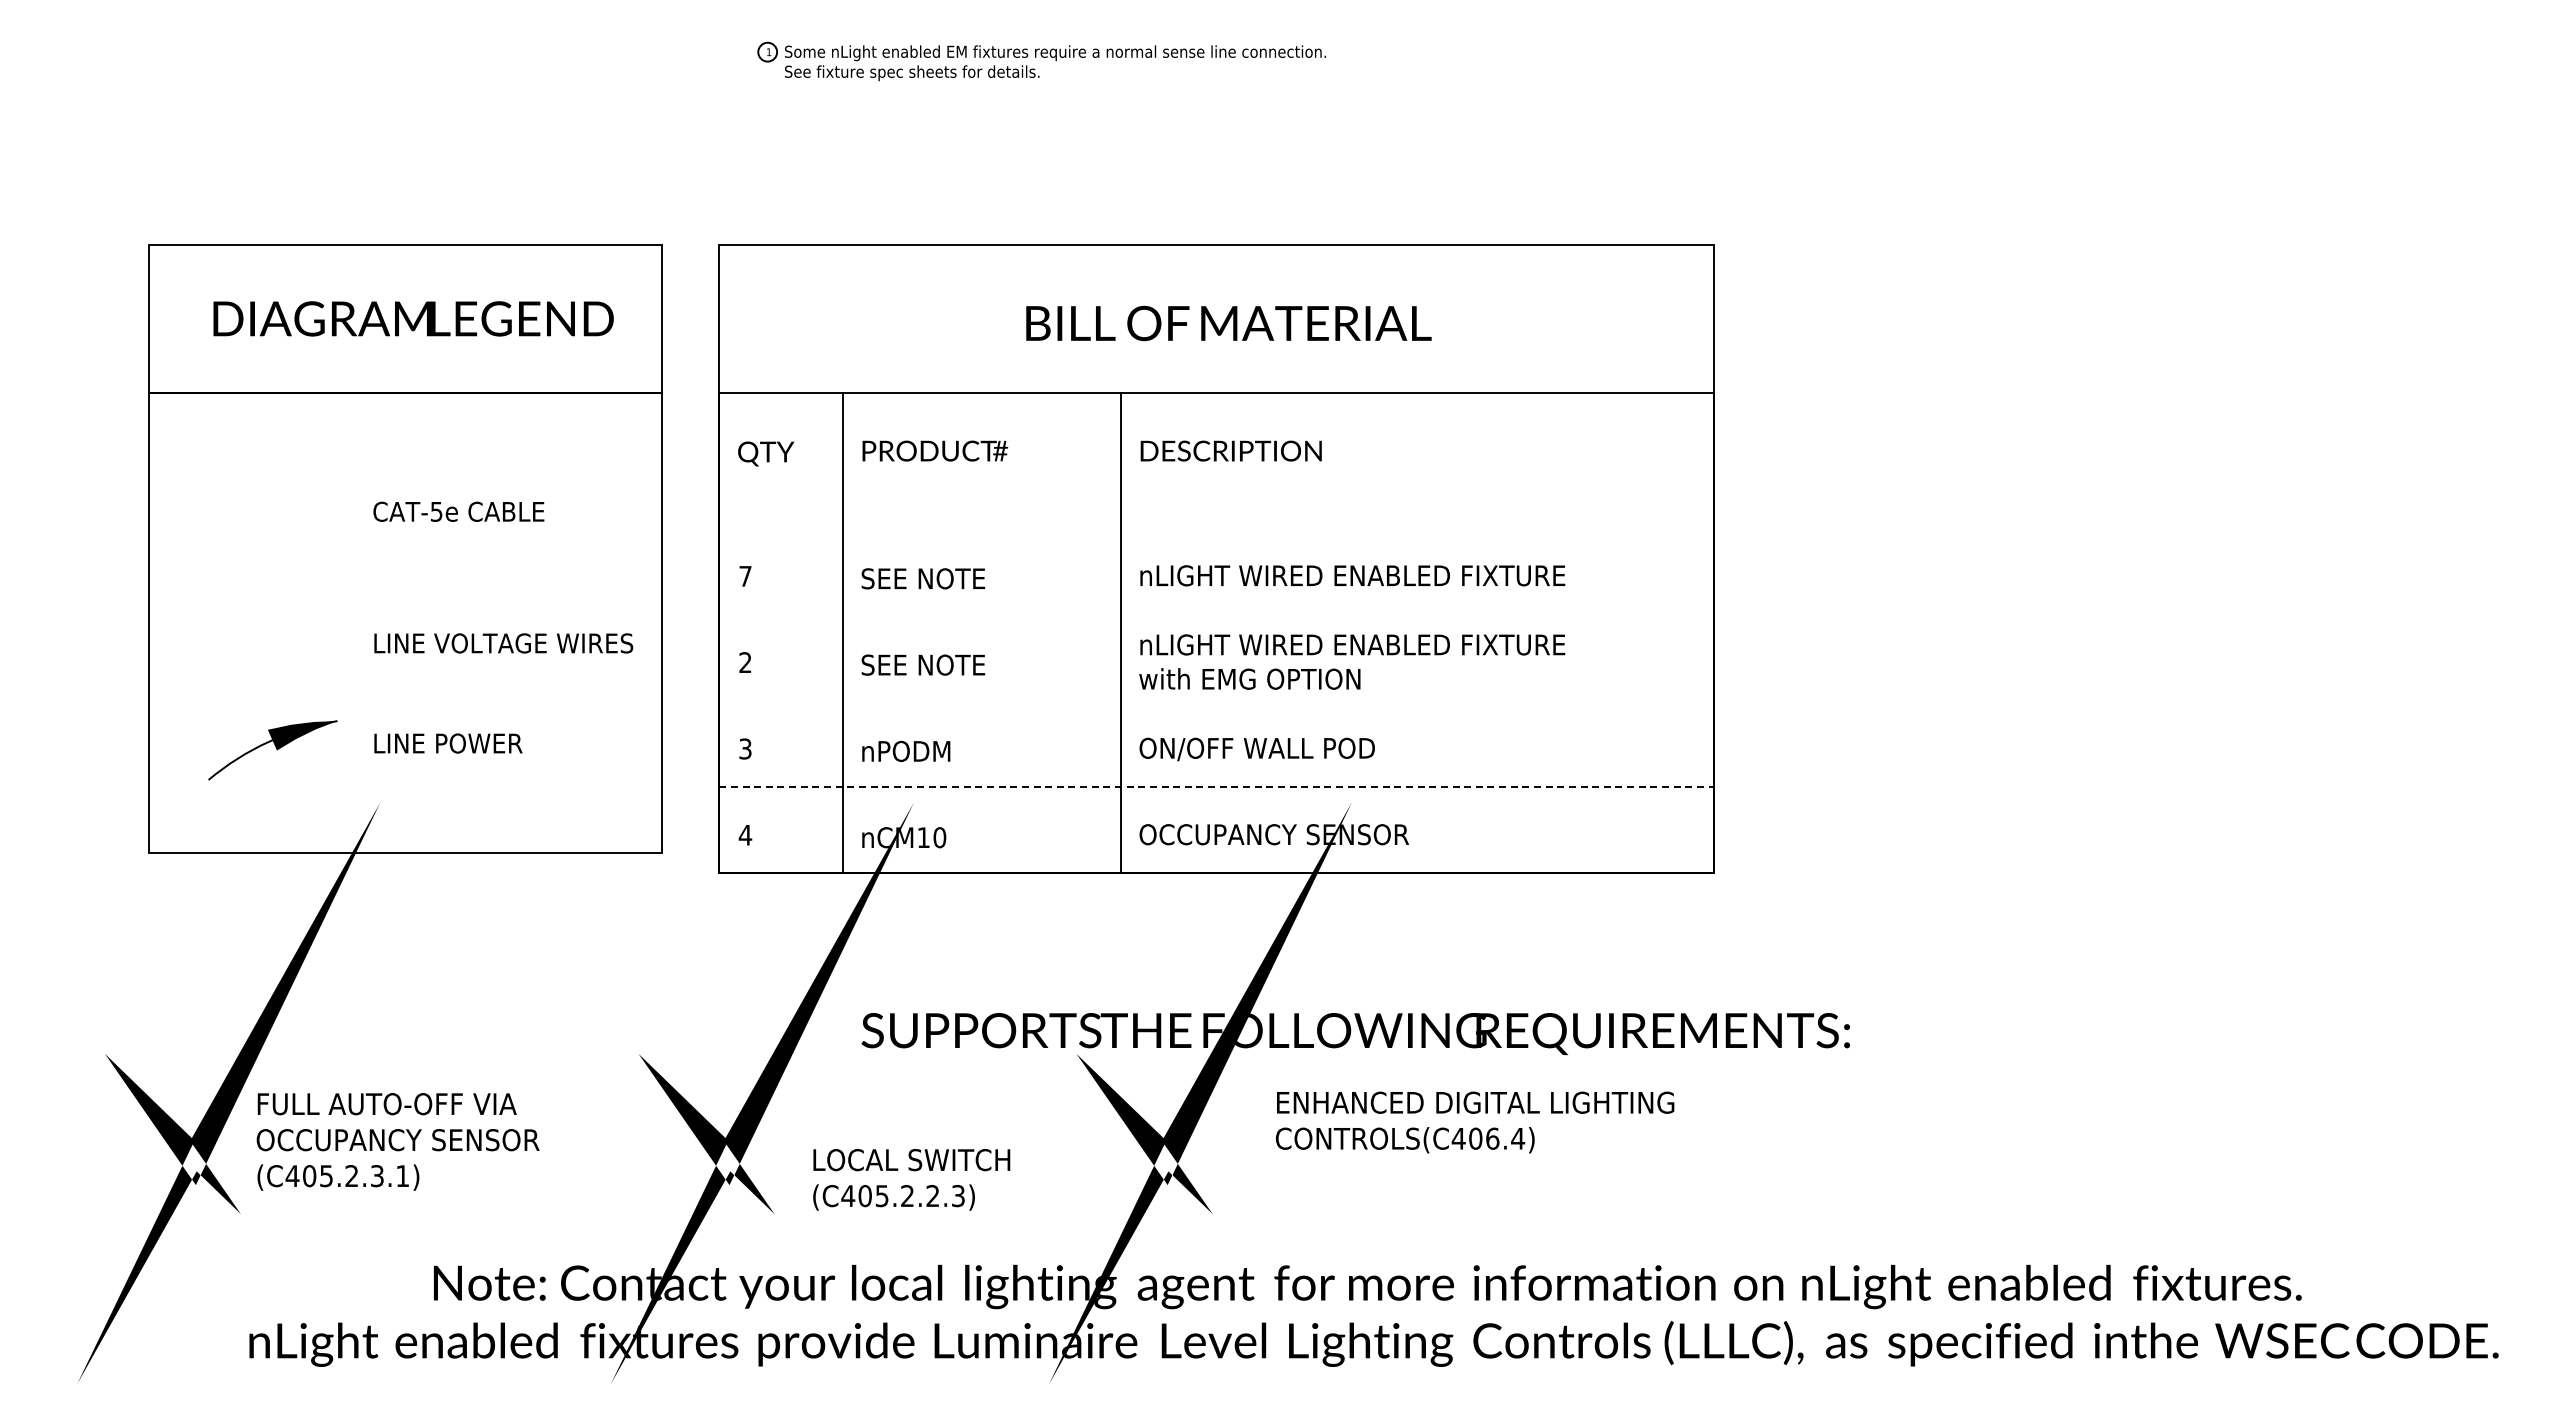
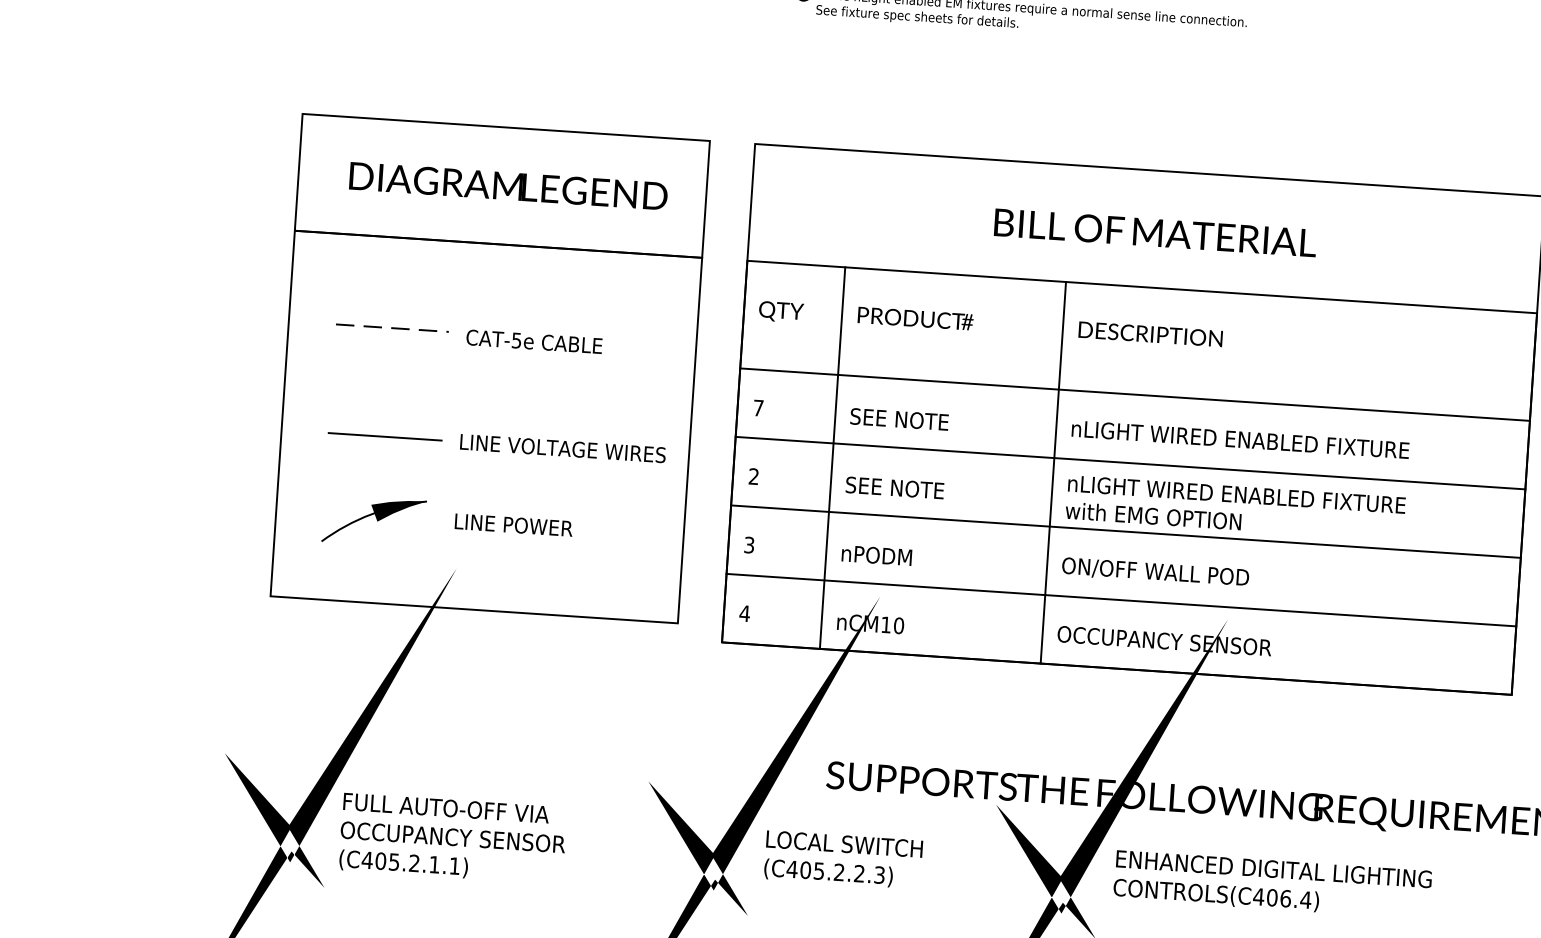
line: (279, 506) -> (392, 328), added
line: (1216, 528) -> (1134, 394), added
line: (1216, 614) -> (1130, 463), added
line: (279, 643) -> (385, 436), added
line: (1216, 700) -> (1125, 531), added
line: (1217, 786) -> (1122, 599), dashed -> solid
text: (1475, 1122) -> (1272, 884), moved
text: (377, 1176) -> (434, 865), (C405.2.3.1) -> (C405.2.1.1)
text: (911, 1179) -> (843, 859), moved

